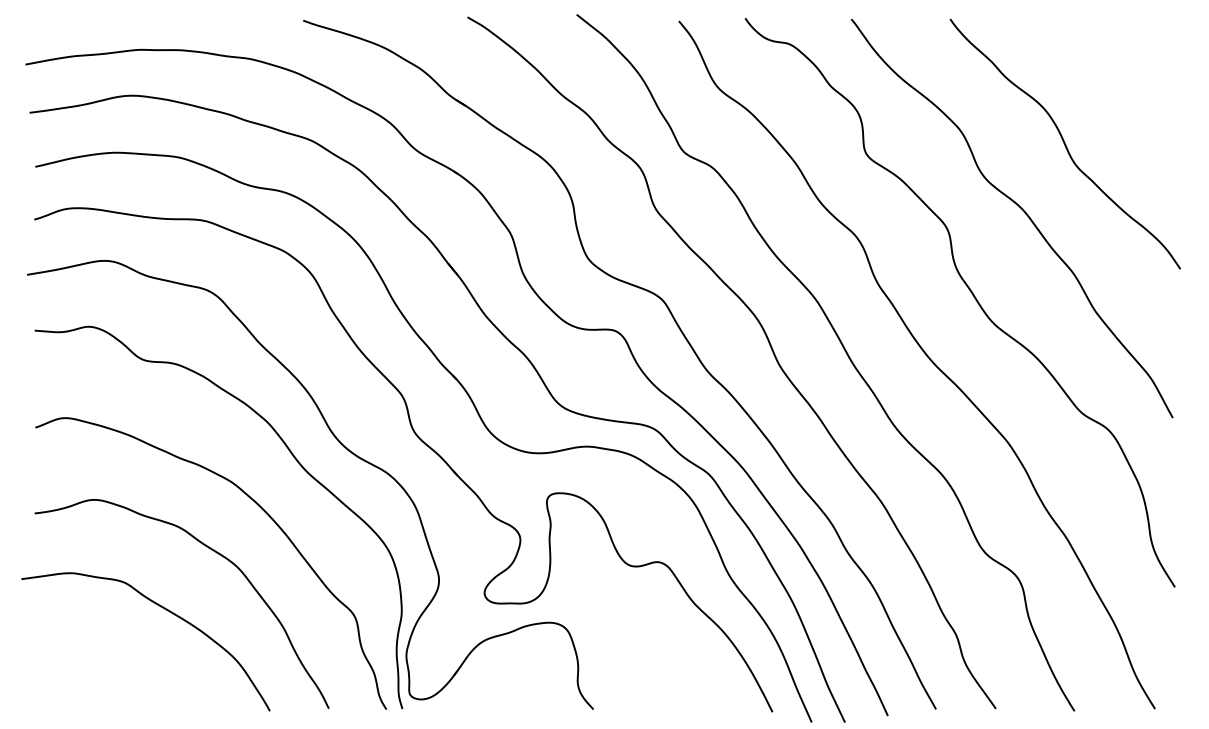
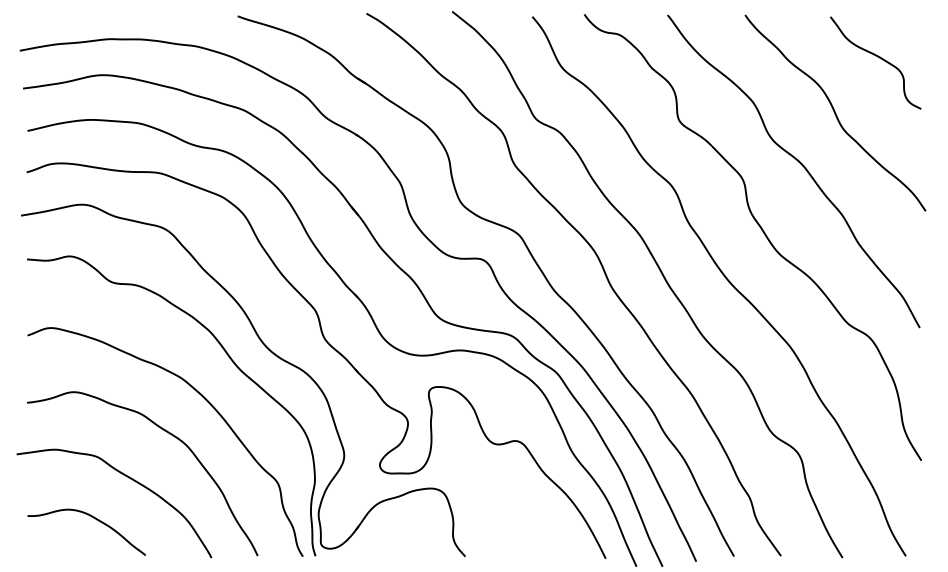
curve: (1120, 73) -> (878, 57), added
curve: (122, 662) -> (95, 519), added

